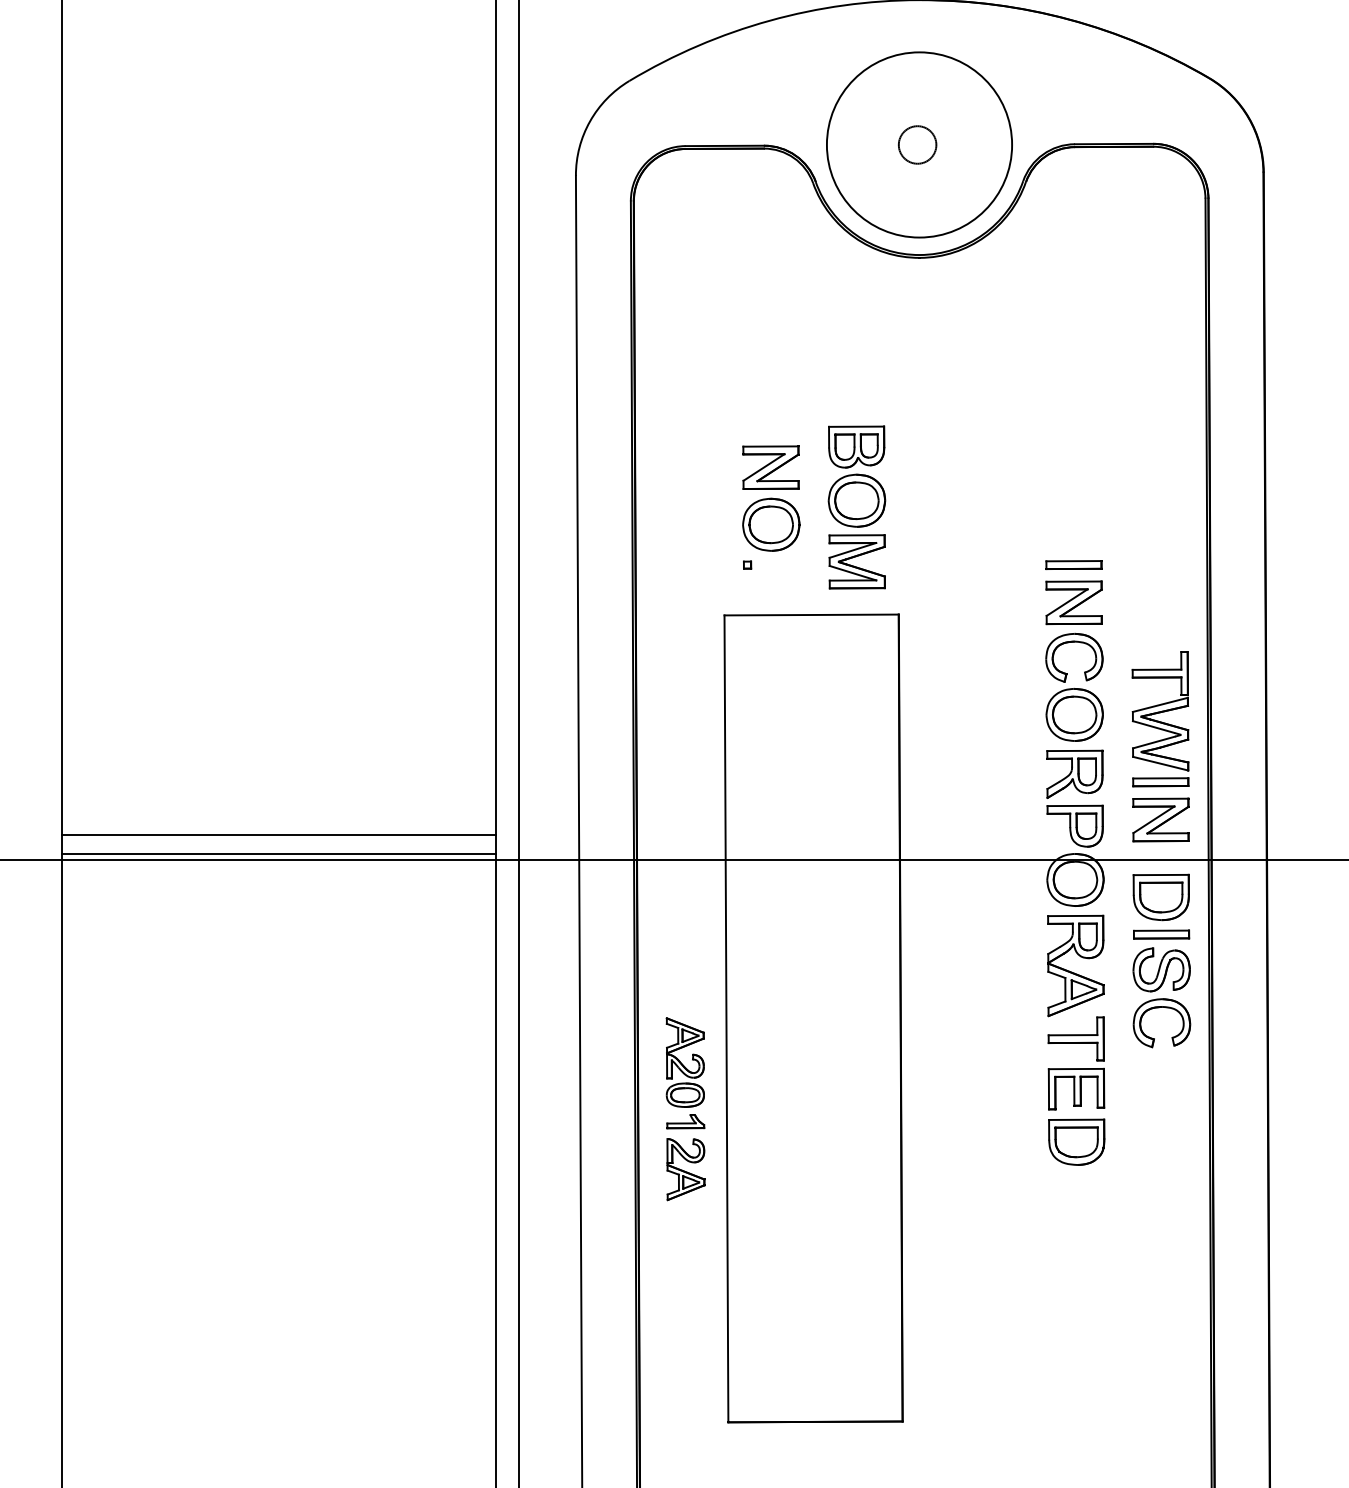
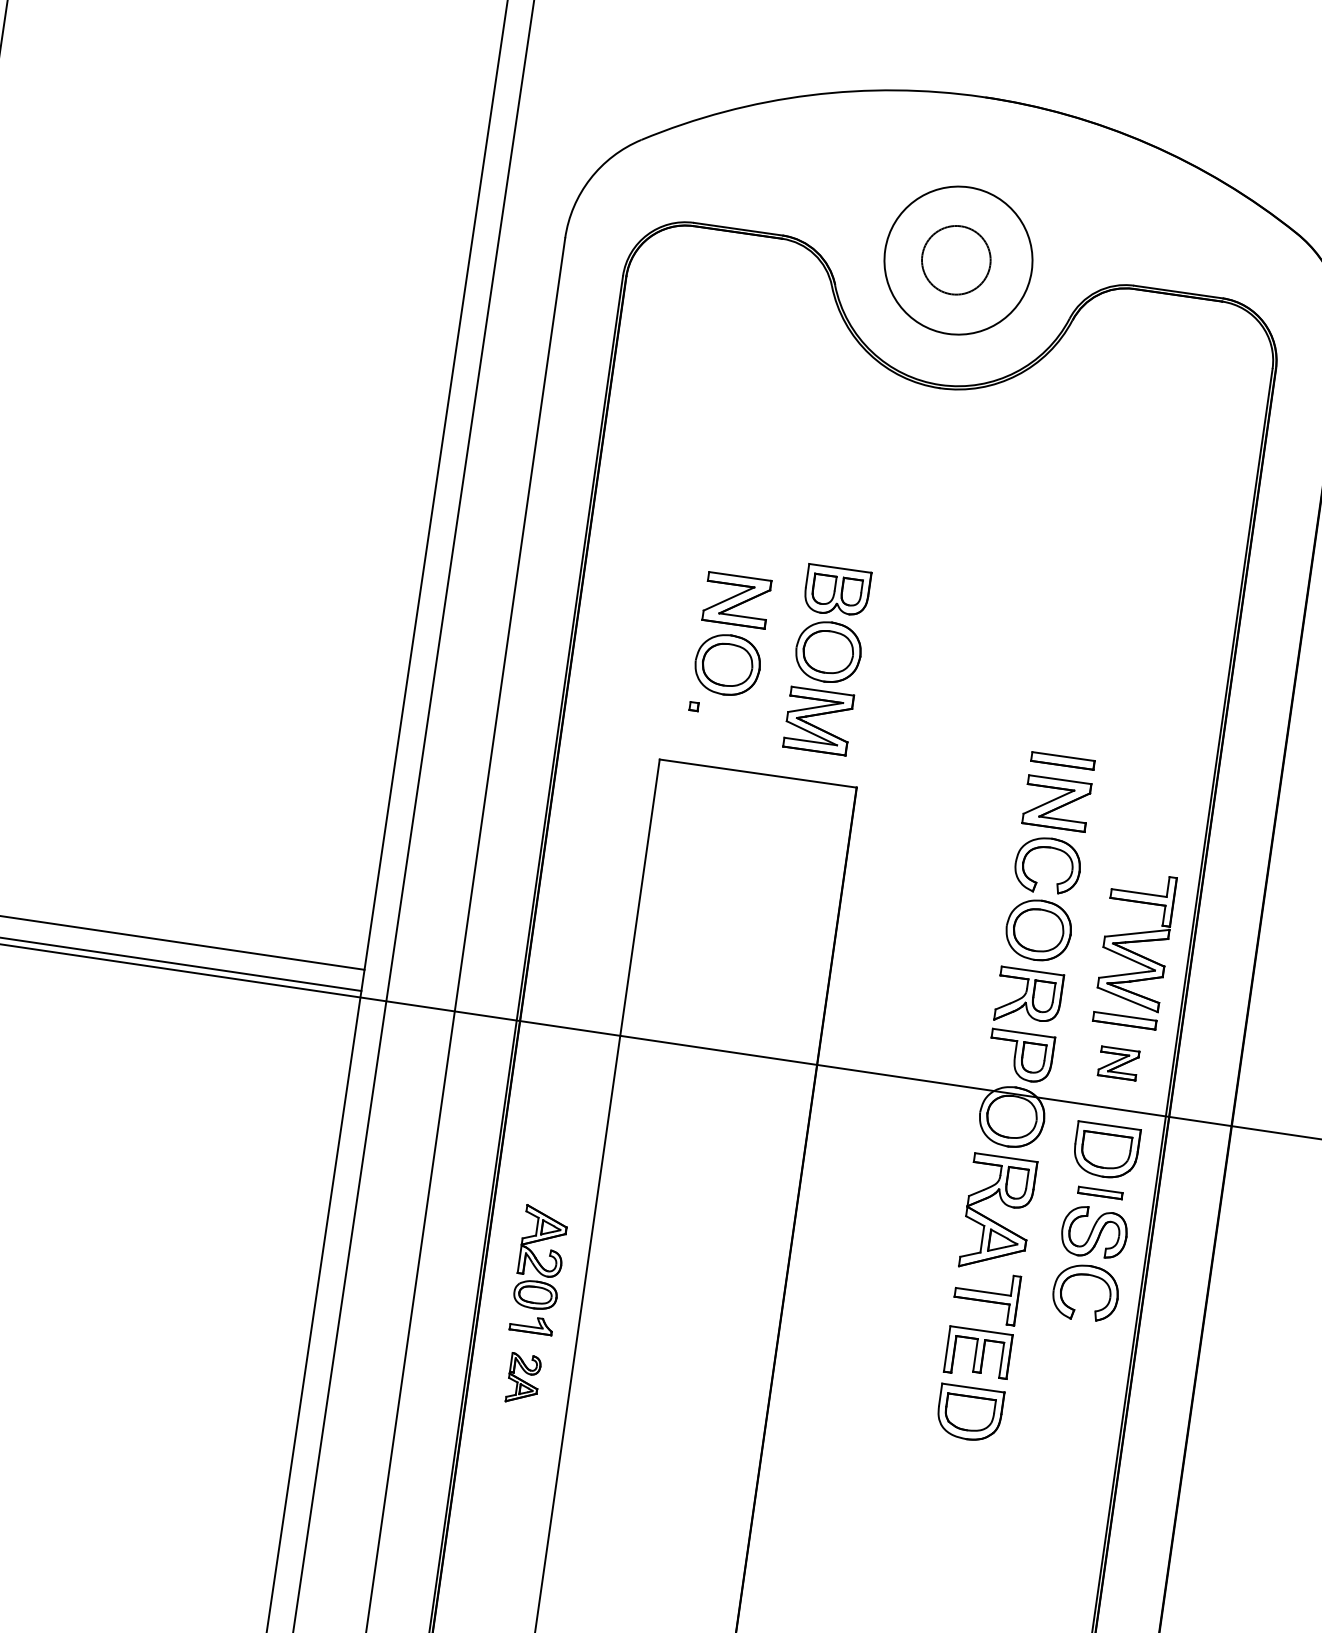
circle: (917, 144) -> (956, 259), size x1.6
circle: (919, 144) -> (958, 260), size x0.7
part: (1160, 819) -> (1118, 1062), size x0.6
part: (1161, 934) -> (1100, 1192), size x0.7
part: (685, 1169) -> (523, 1378), size x0.7

